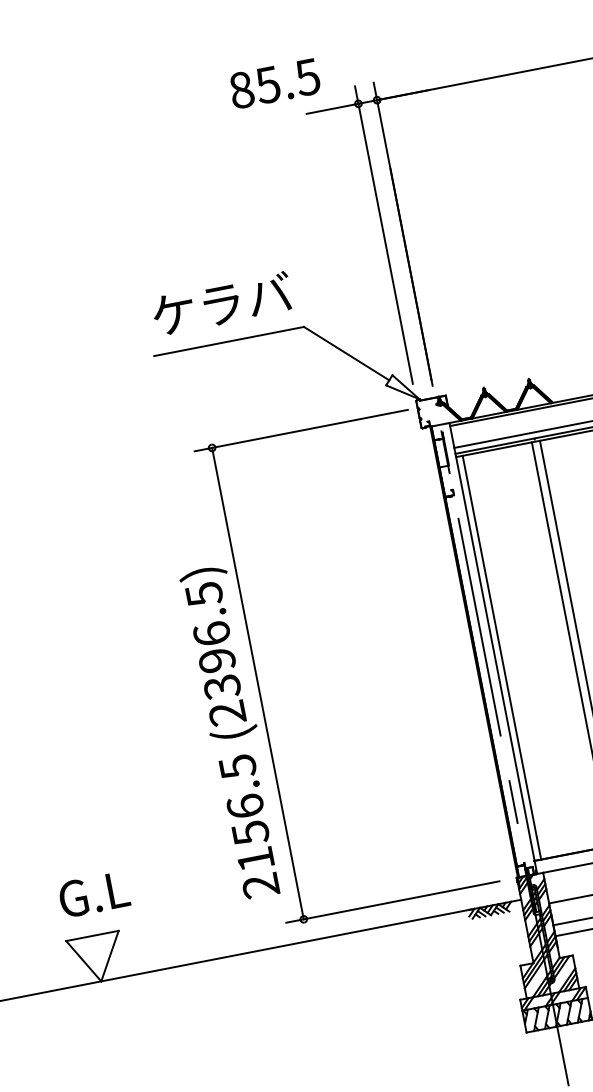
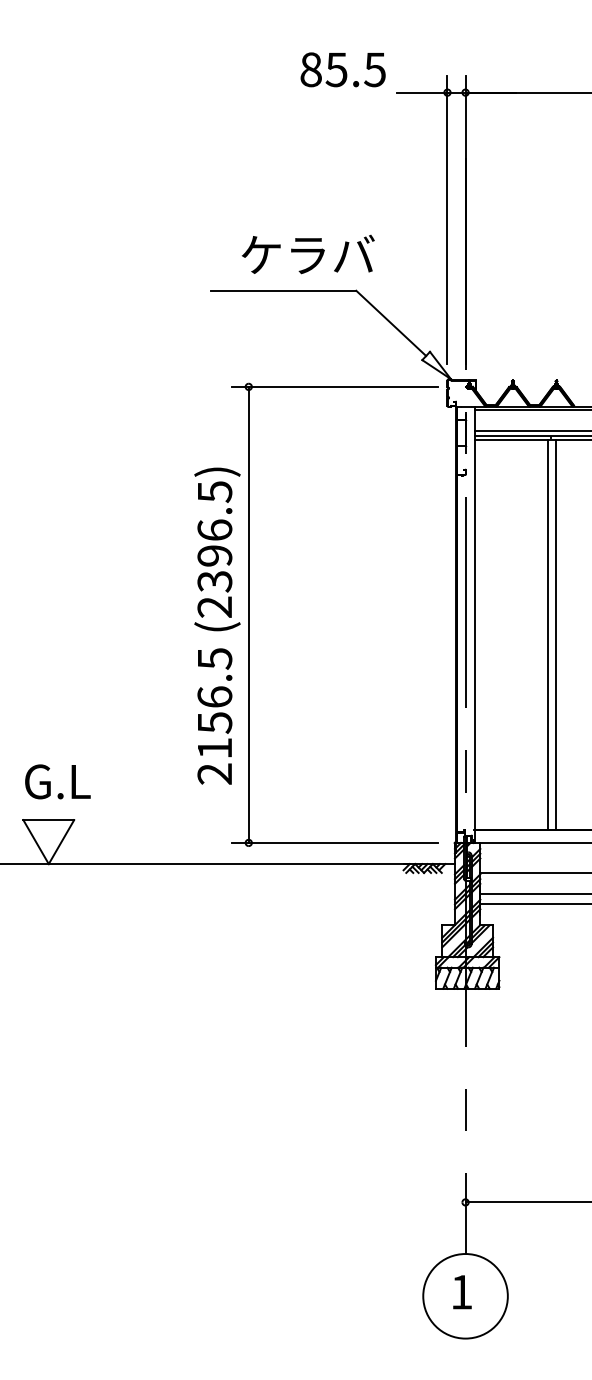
text: (274, 83) -> (342, 69), moved
text: (221, 304) -> (307, 254), moved
line: (501, 657) -> (480, 634), removed
text: (233, 731) -> (217, 625), moved

